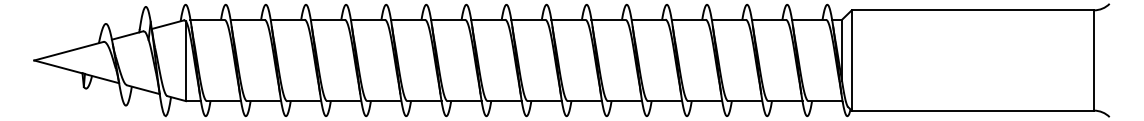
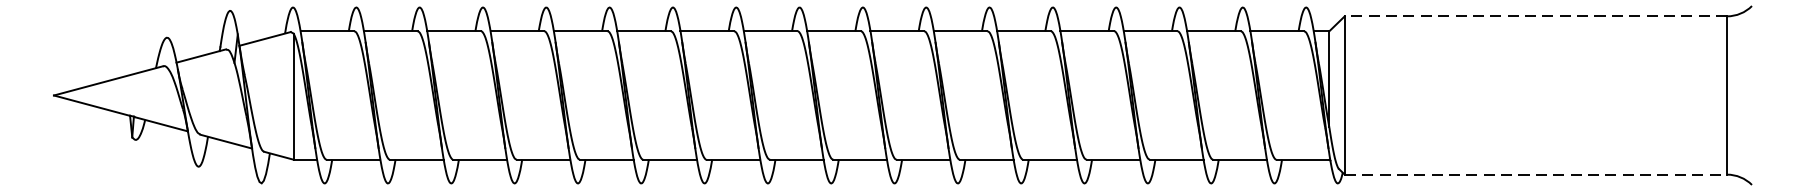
line: (972, 10) -> (1535, 16), solid -> dashed
line: (973, 110) -> (1536, 174), solid -> dashed

